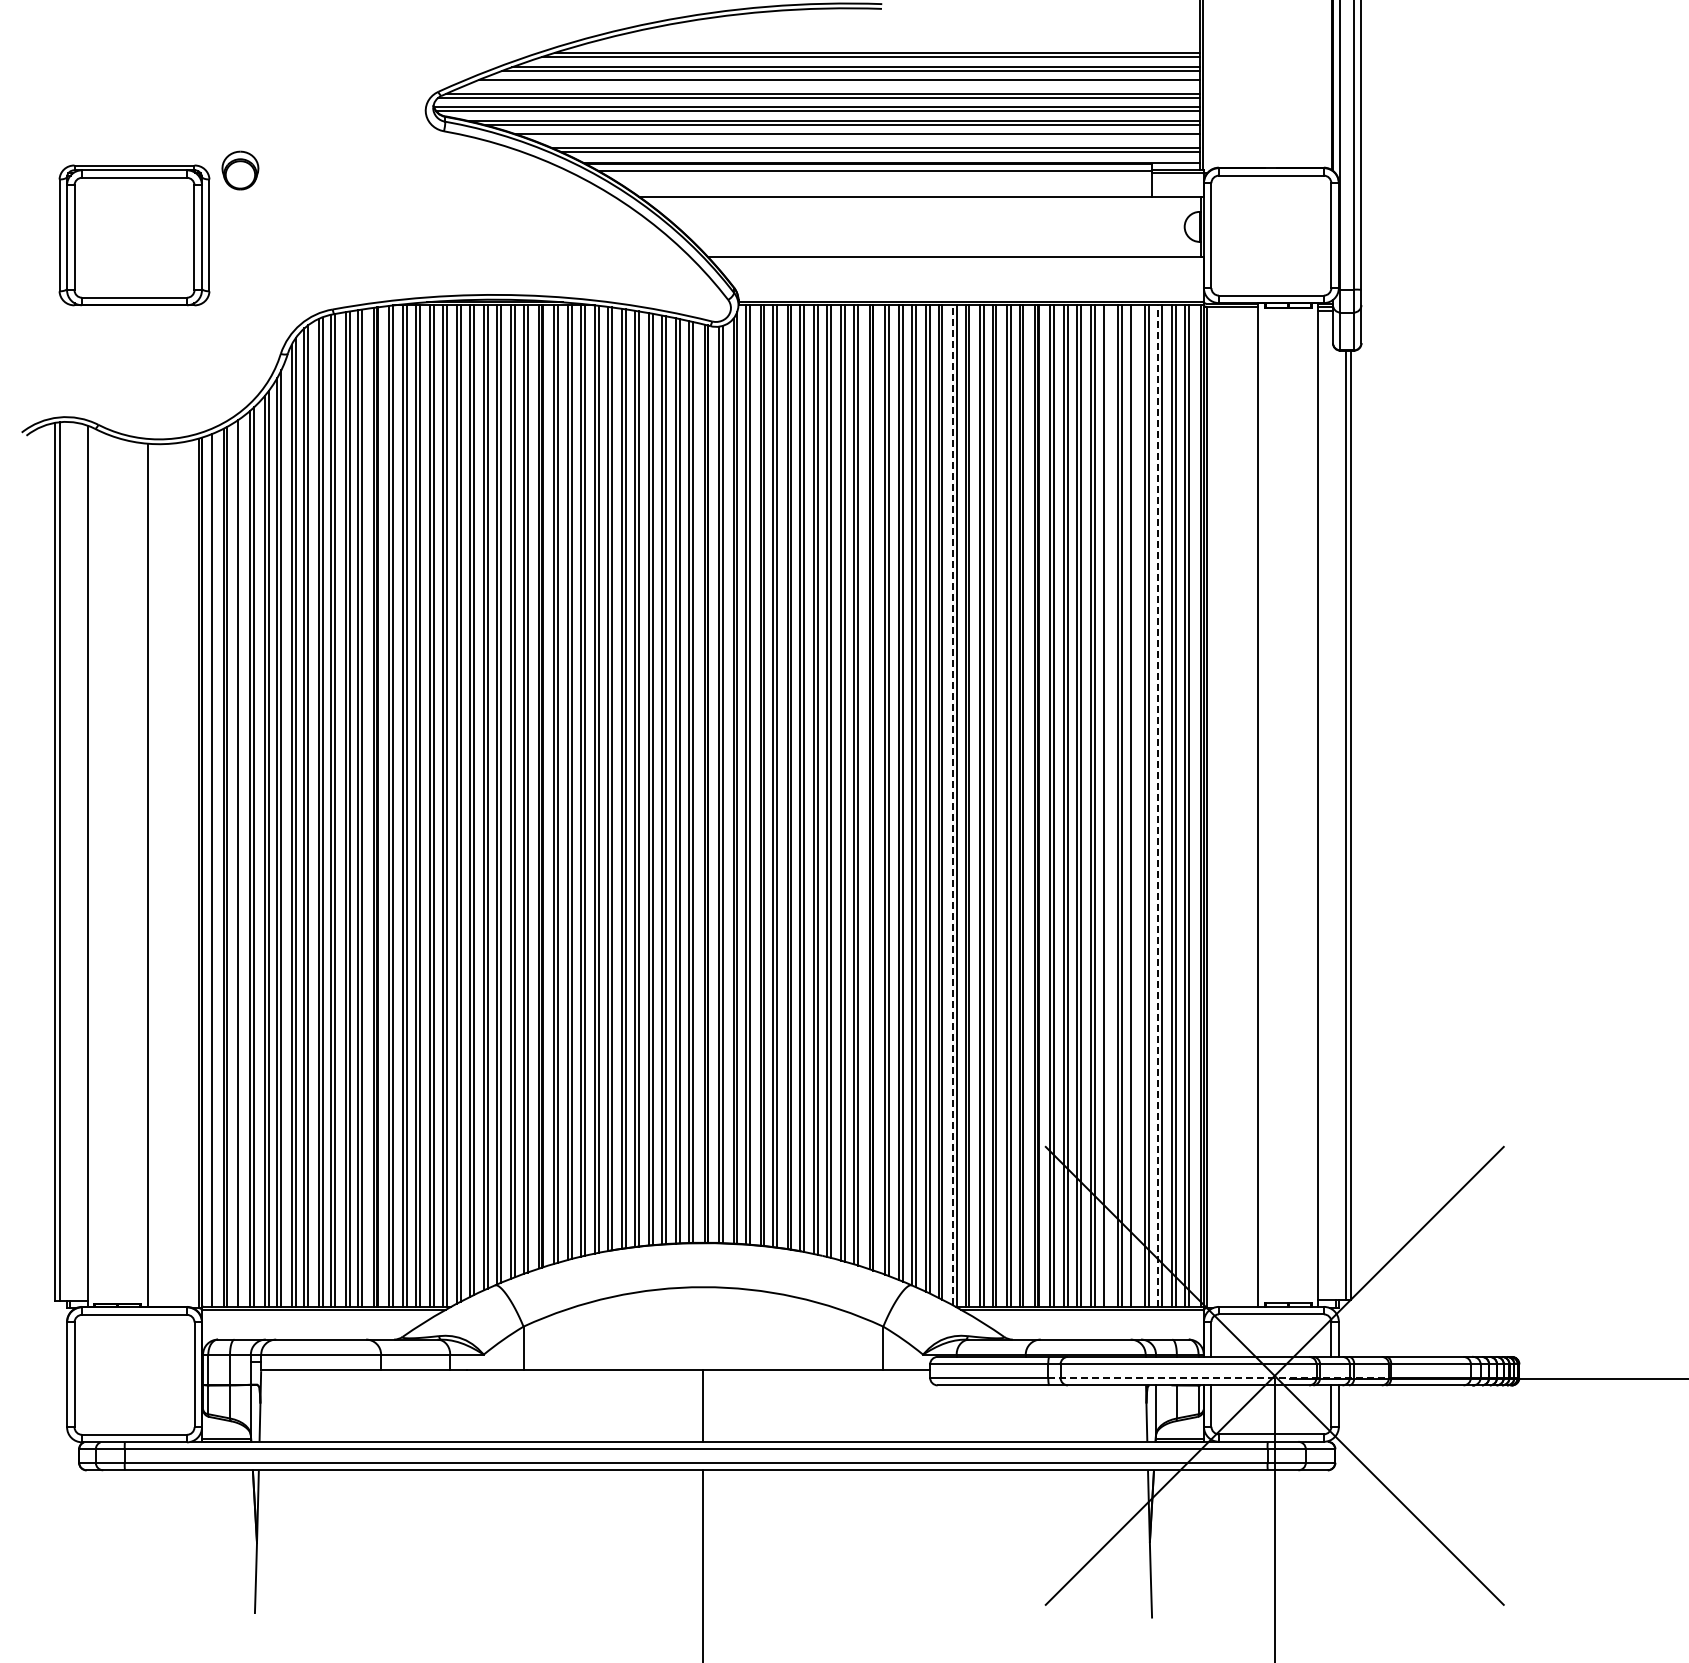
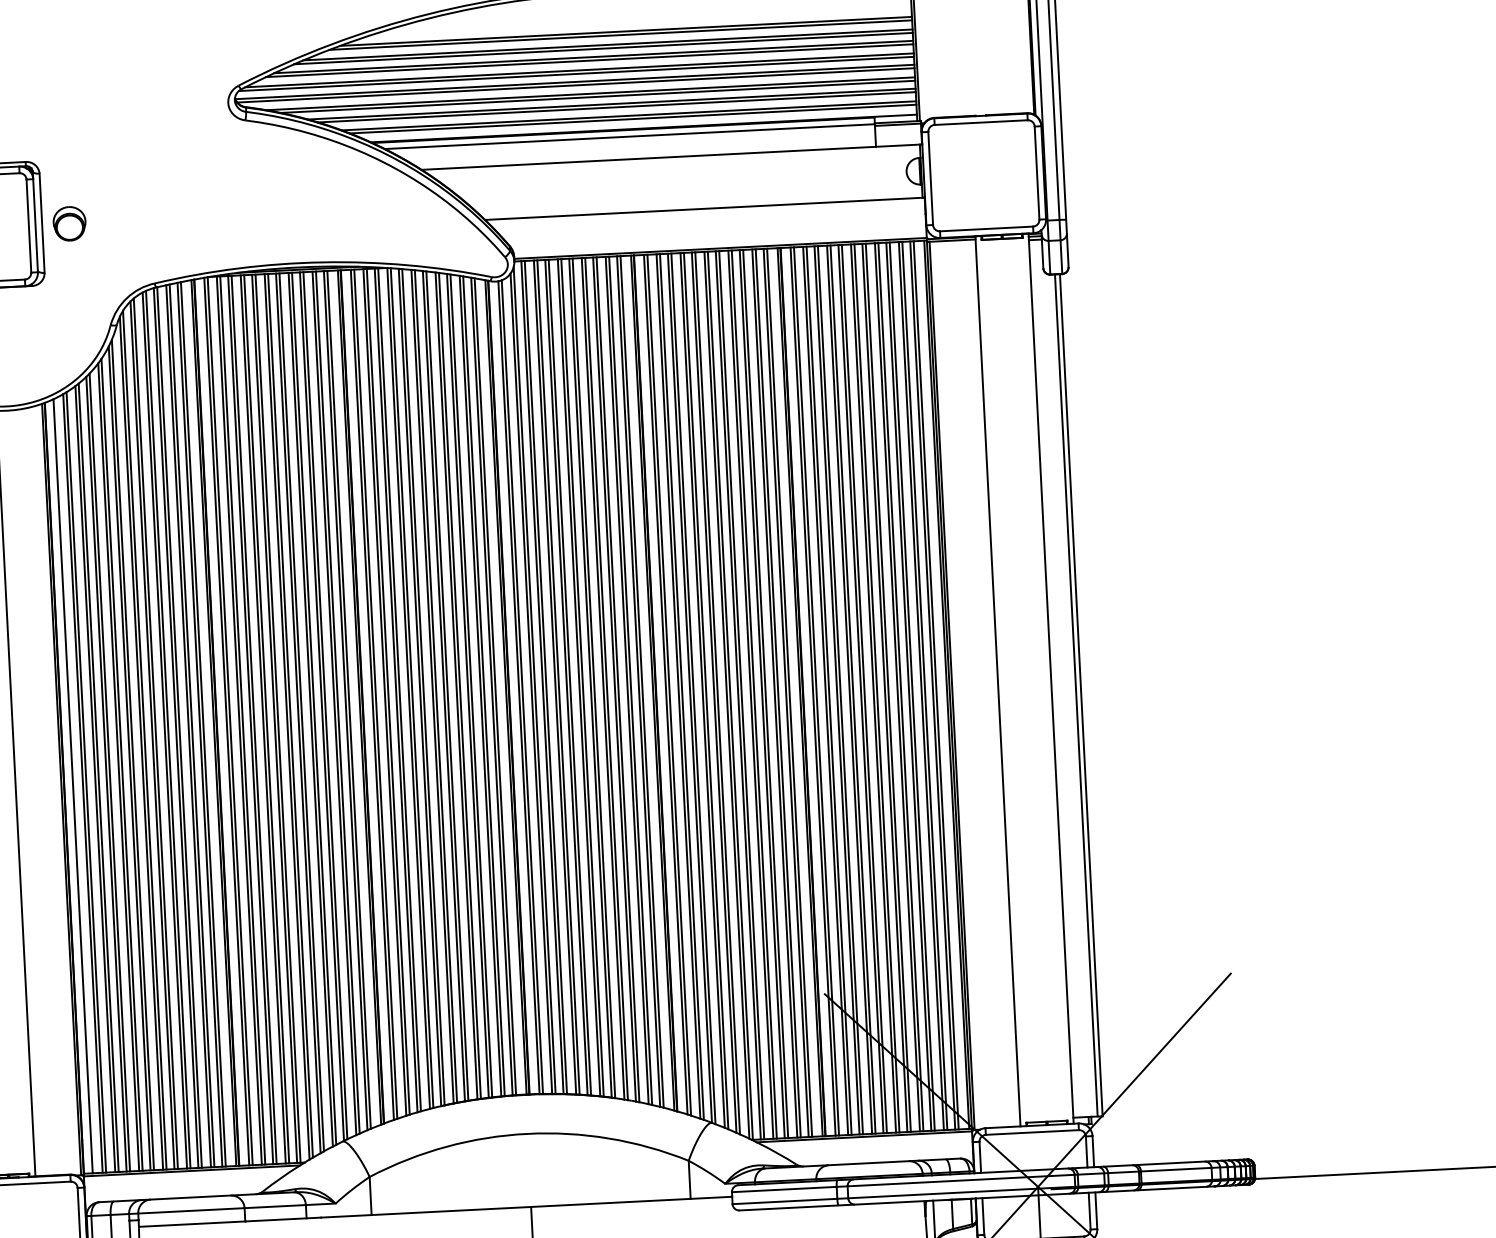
line: (834, 83) -> (589, 60), added
line: (862, 137) -> (616, 107), added
part: (240, 170) -> (69, 223), moved
line: (952, 805) -> (726, 695), dashed -> solid
line: (1107, 805) -> (864, 688), added
line: (1134, 805) -> (888, 687), added
line: (1157, 806) -> (908, 687), dashed -> solid
line: (241, 861) -> (98, 777), added
line: (1219, 1377) -> (989, 1190), dashed -> solid

